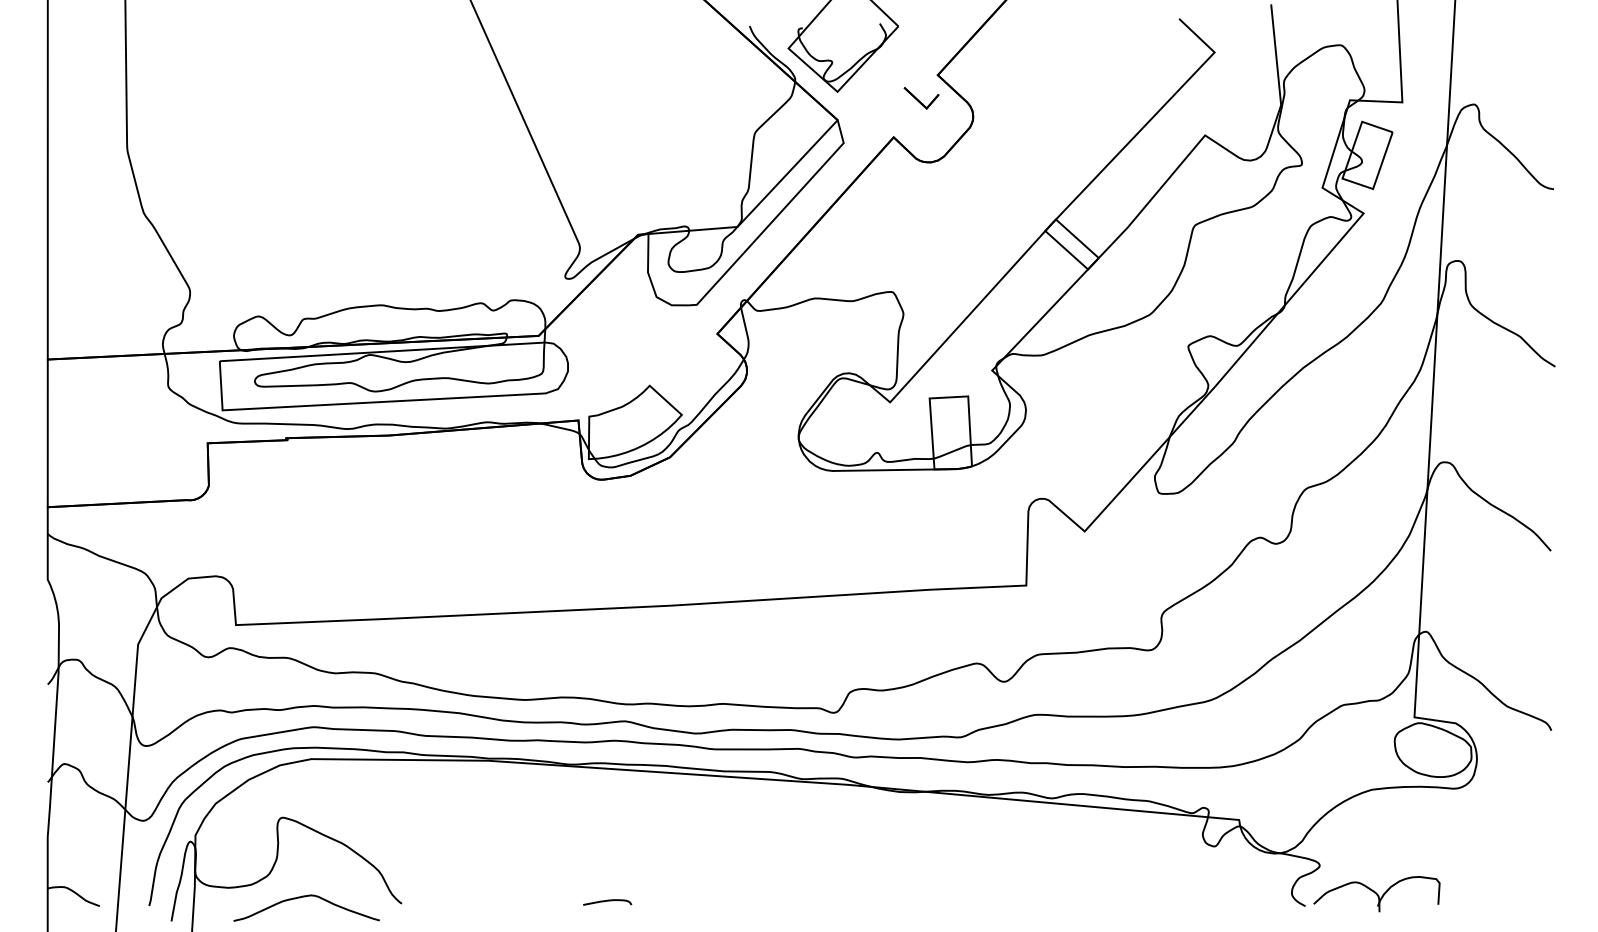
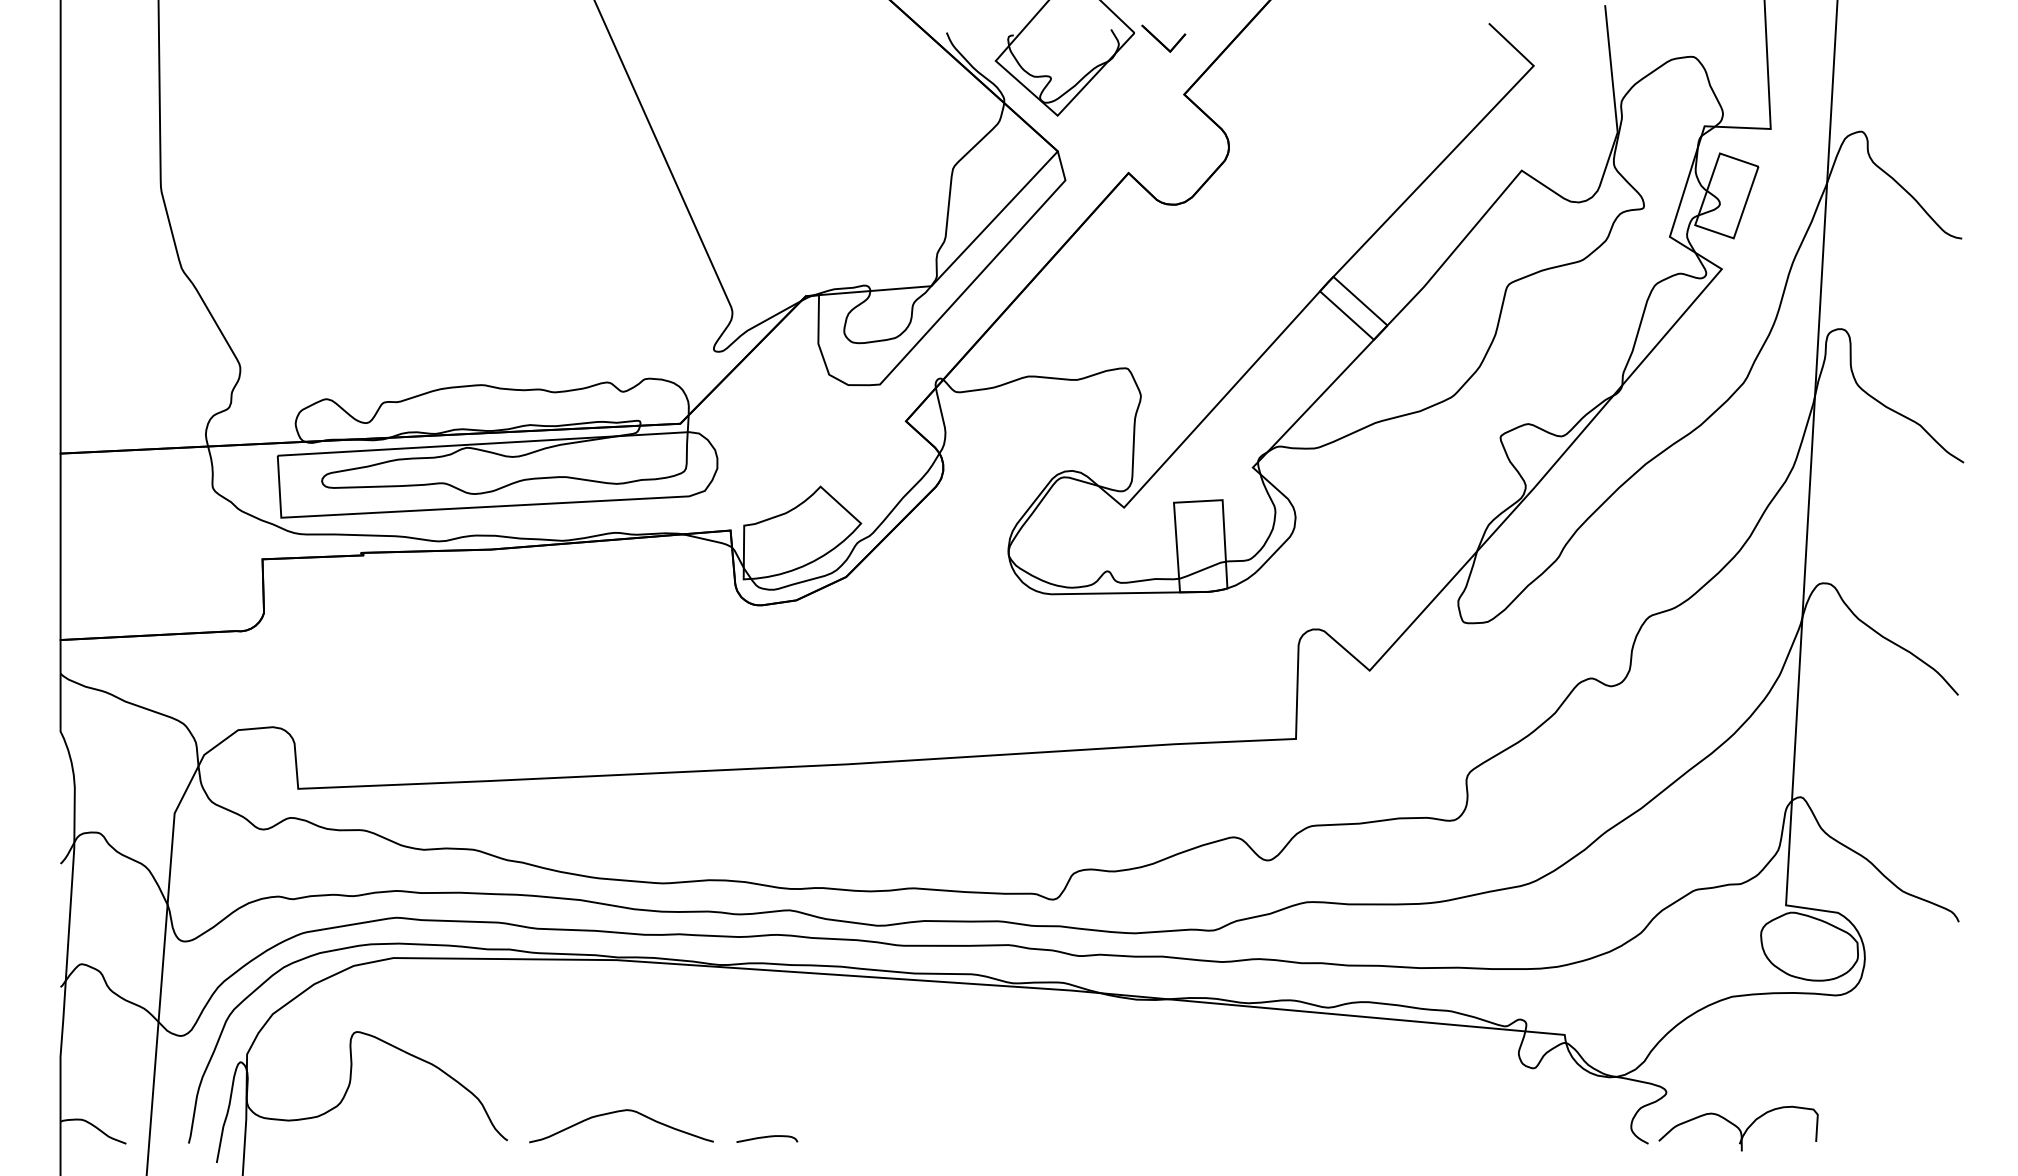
part: (921, 98) -> (1163, 38), moved
curve: (305, 897) -> (619, 1112), moved

